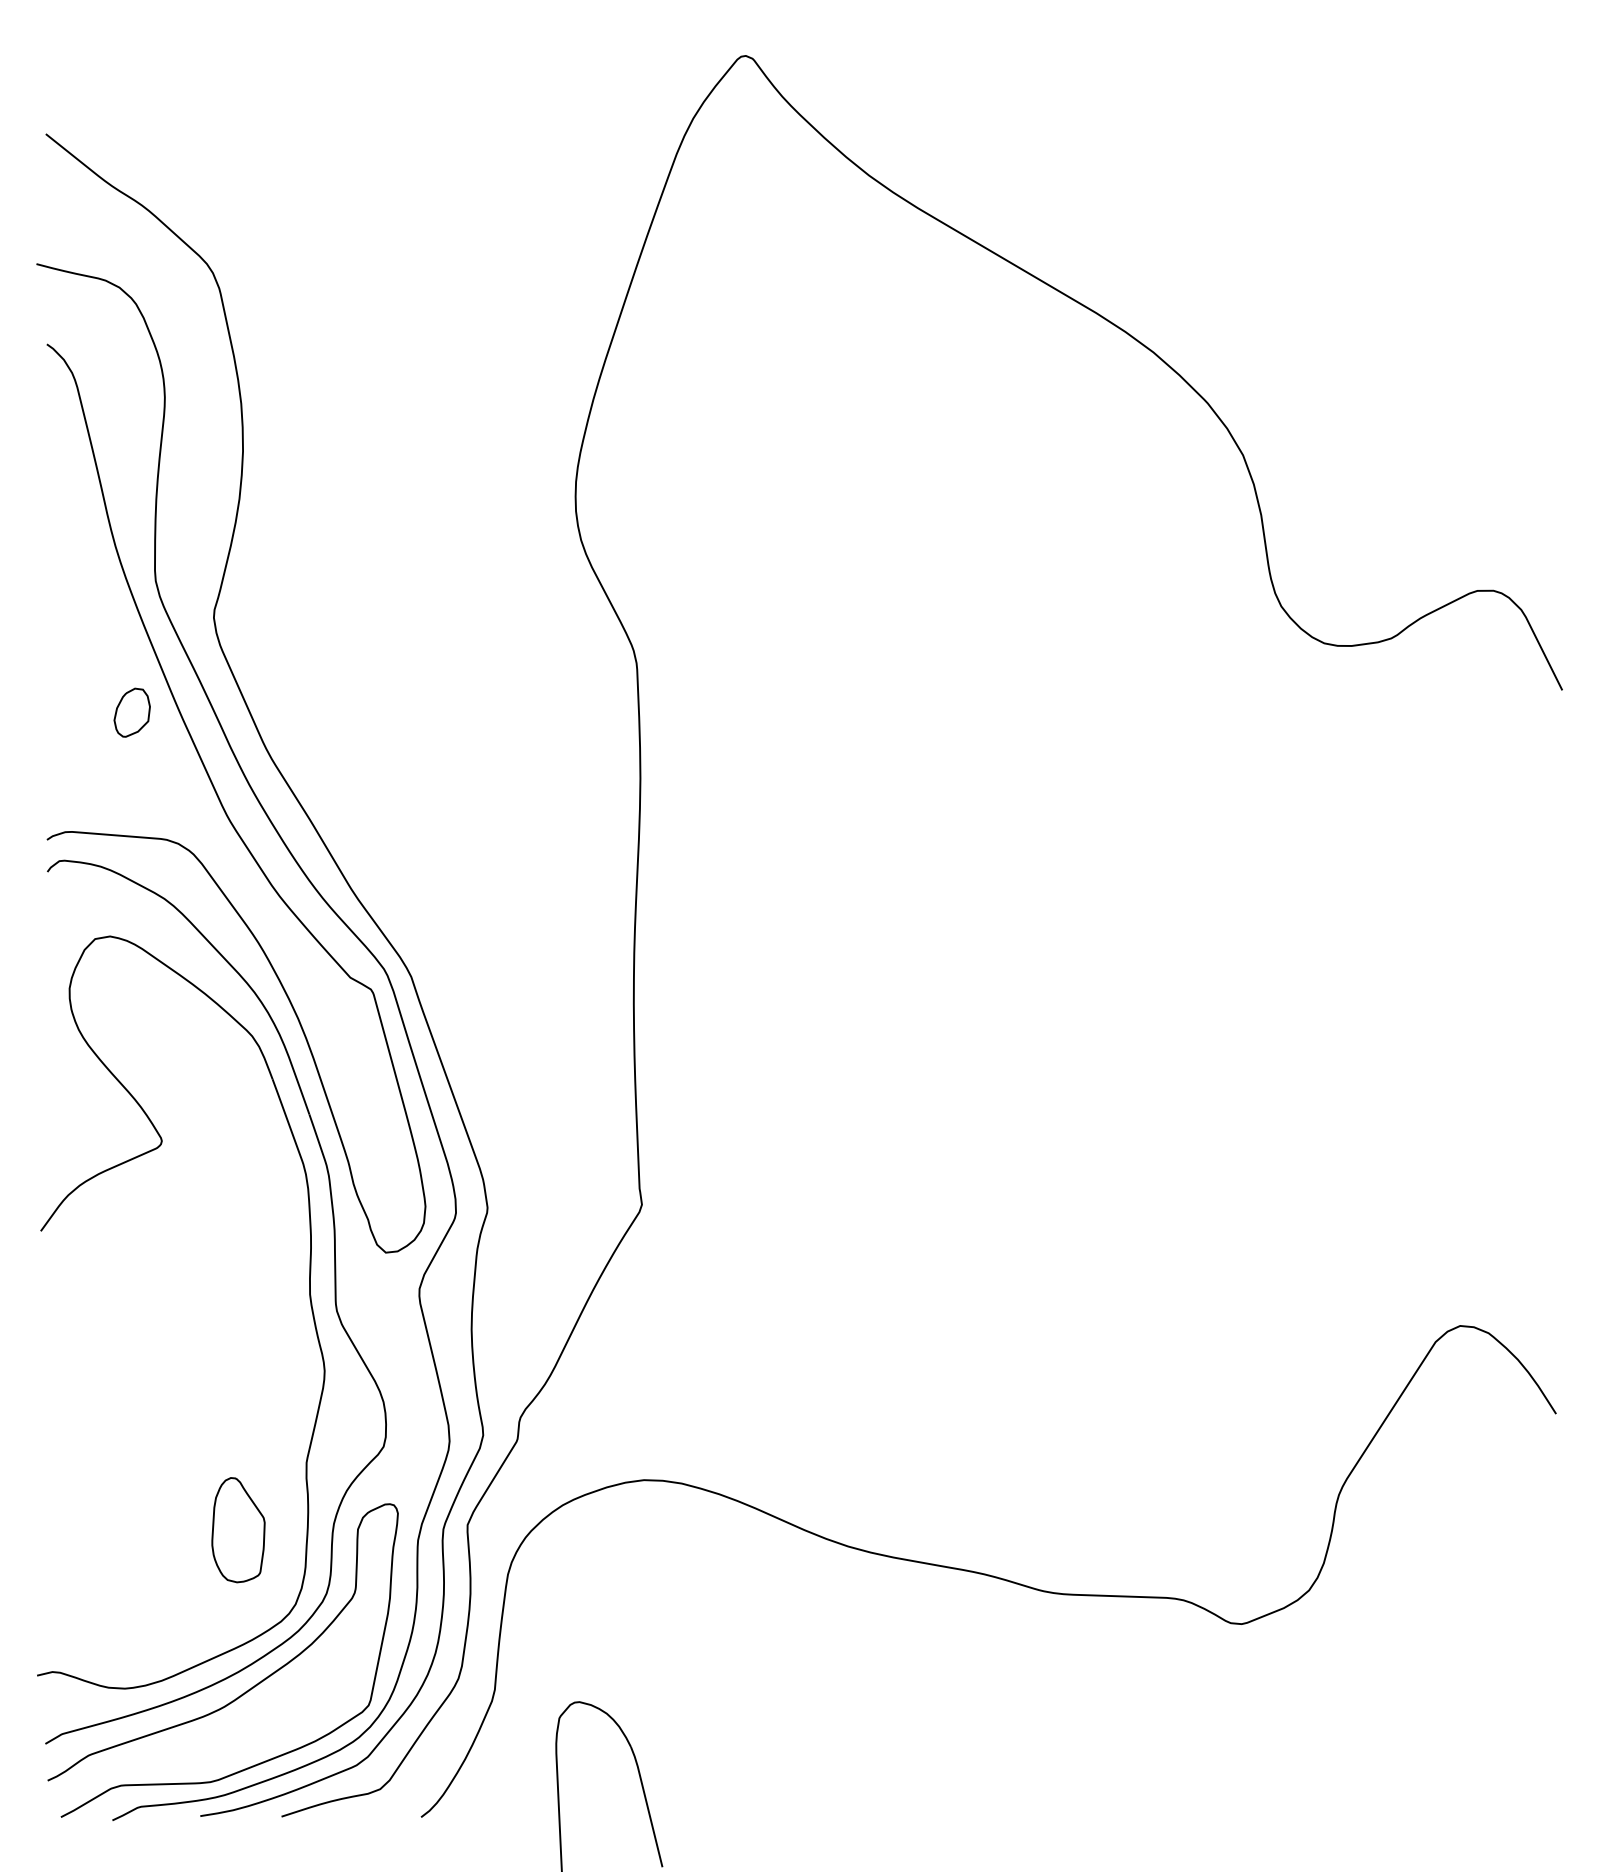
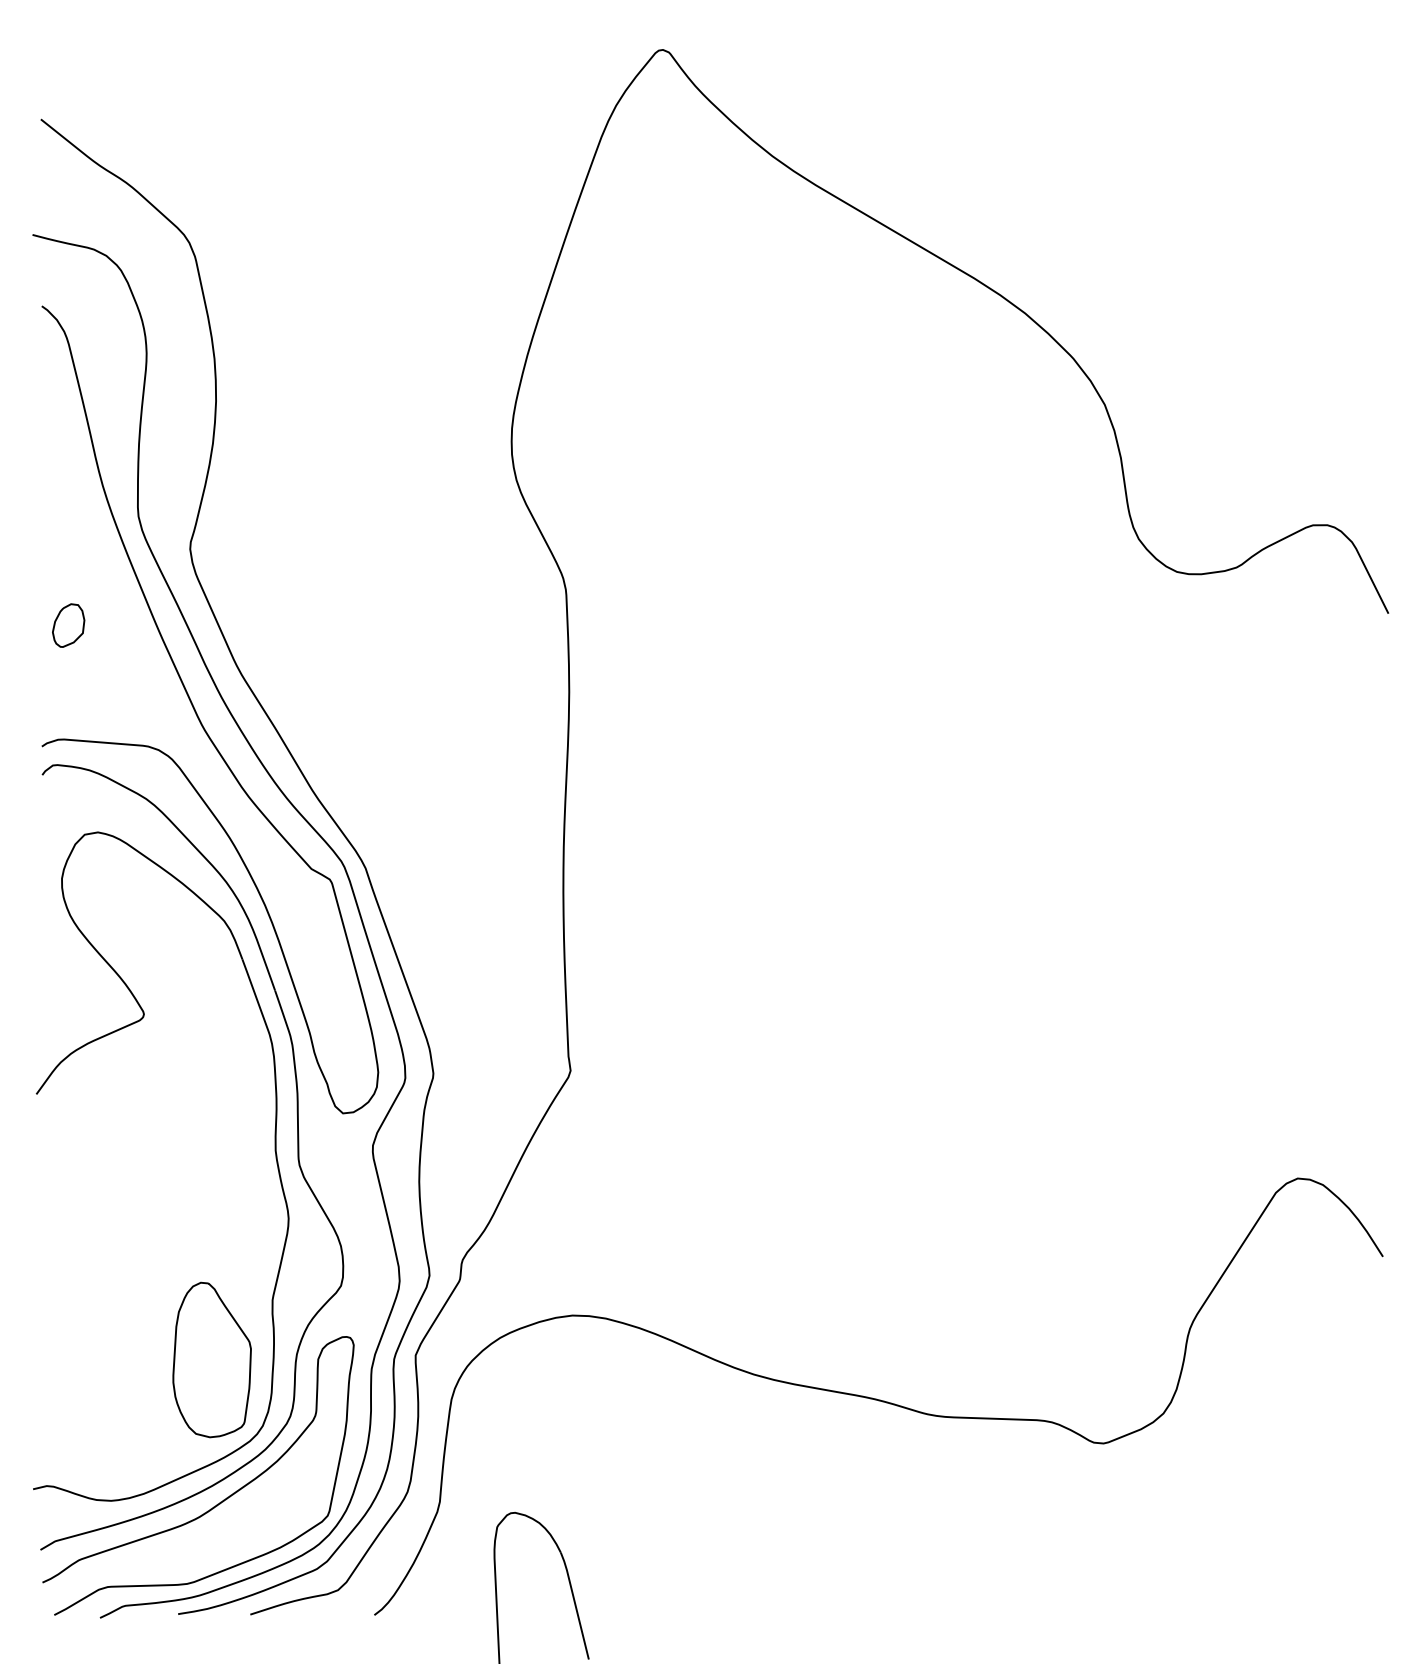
part: (132, 712) -> (68, 625), moved
part: (237, 1529) -> (211, 1359), size x1.67

